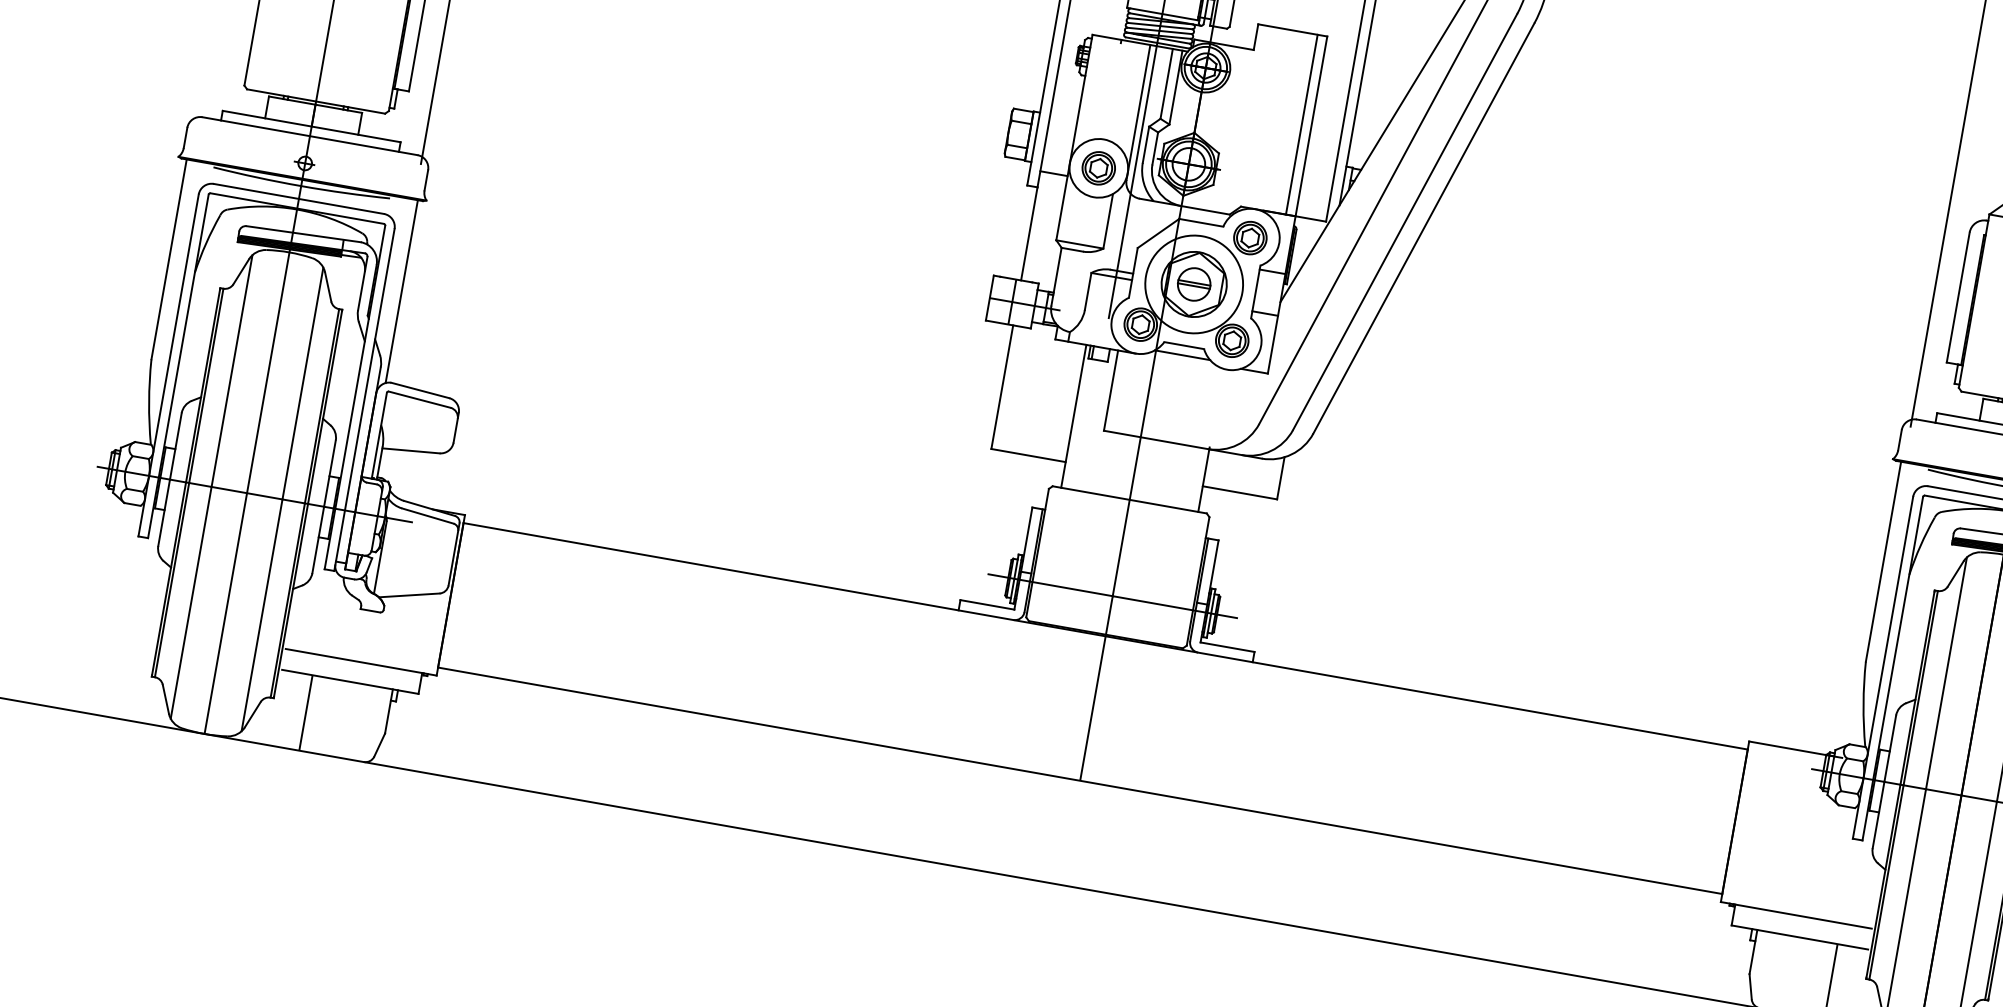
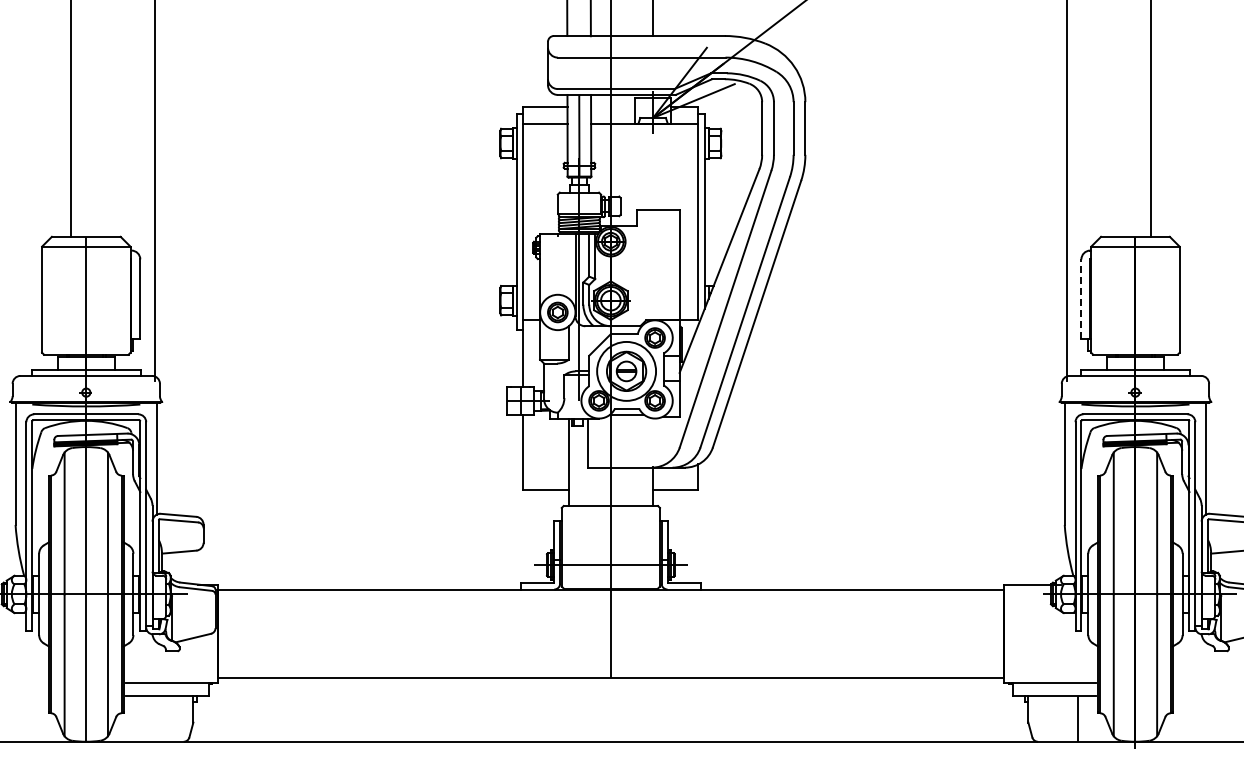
line: (1301, 124) -> (673, 265), removed
line: (1958, 298) -> (1081, 299), solid -> dashed
line: (306, 712) -> (144, 718), removed

